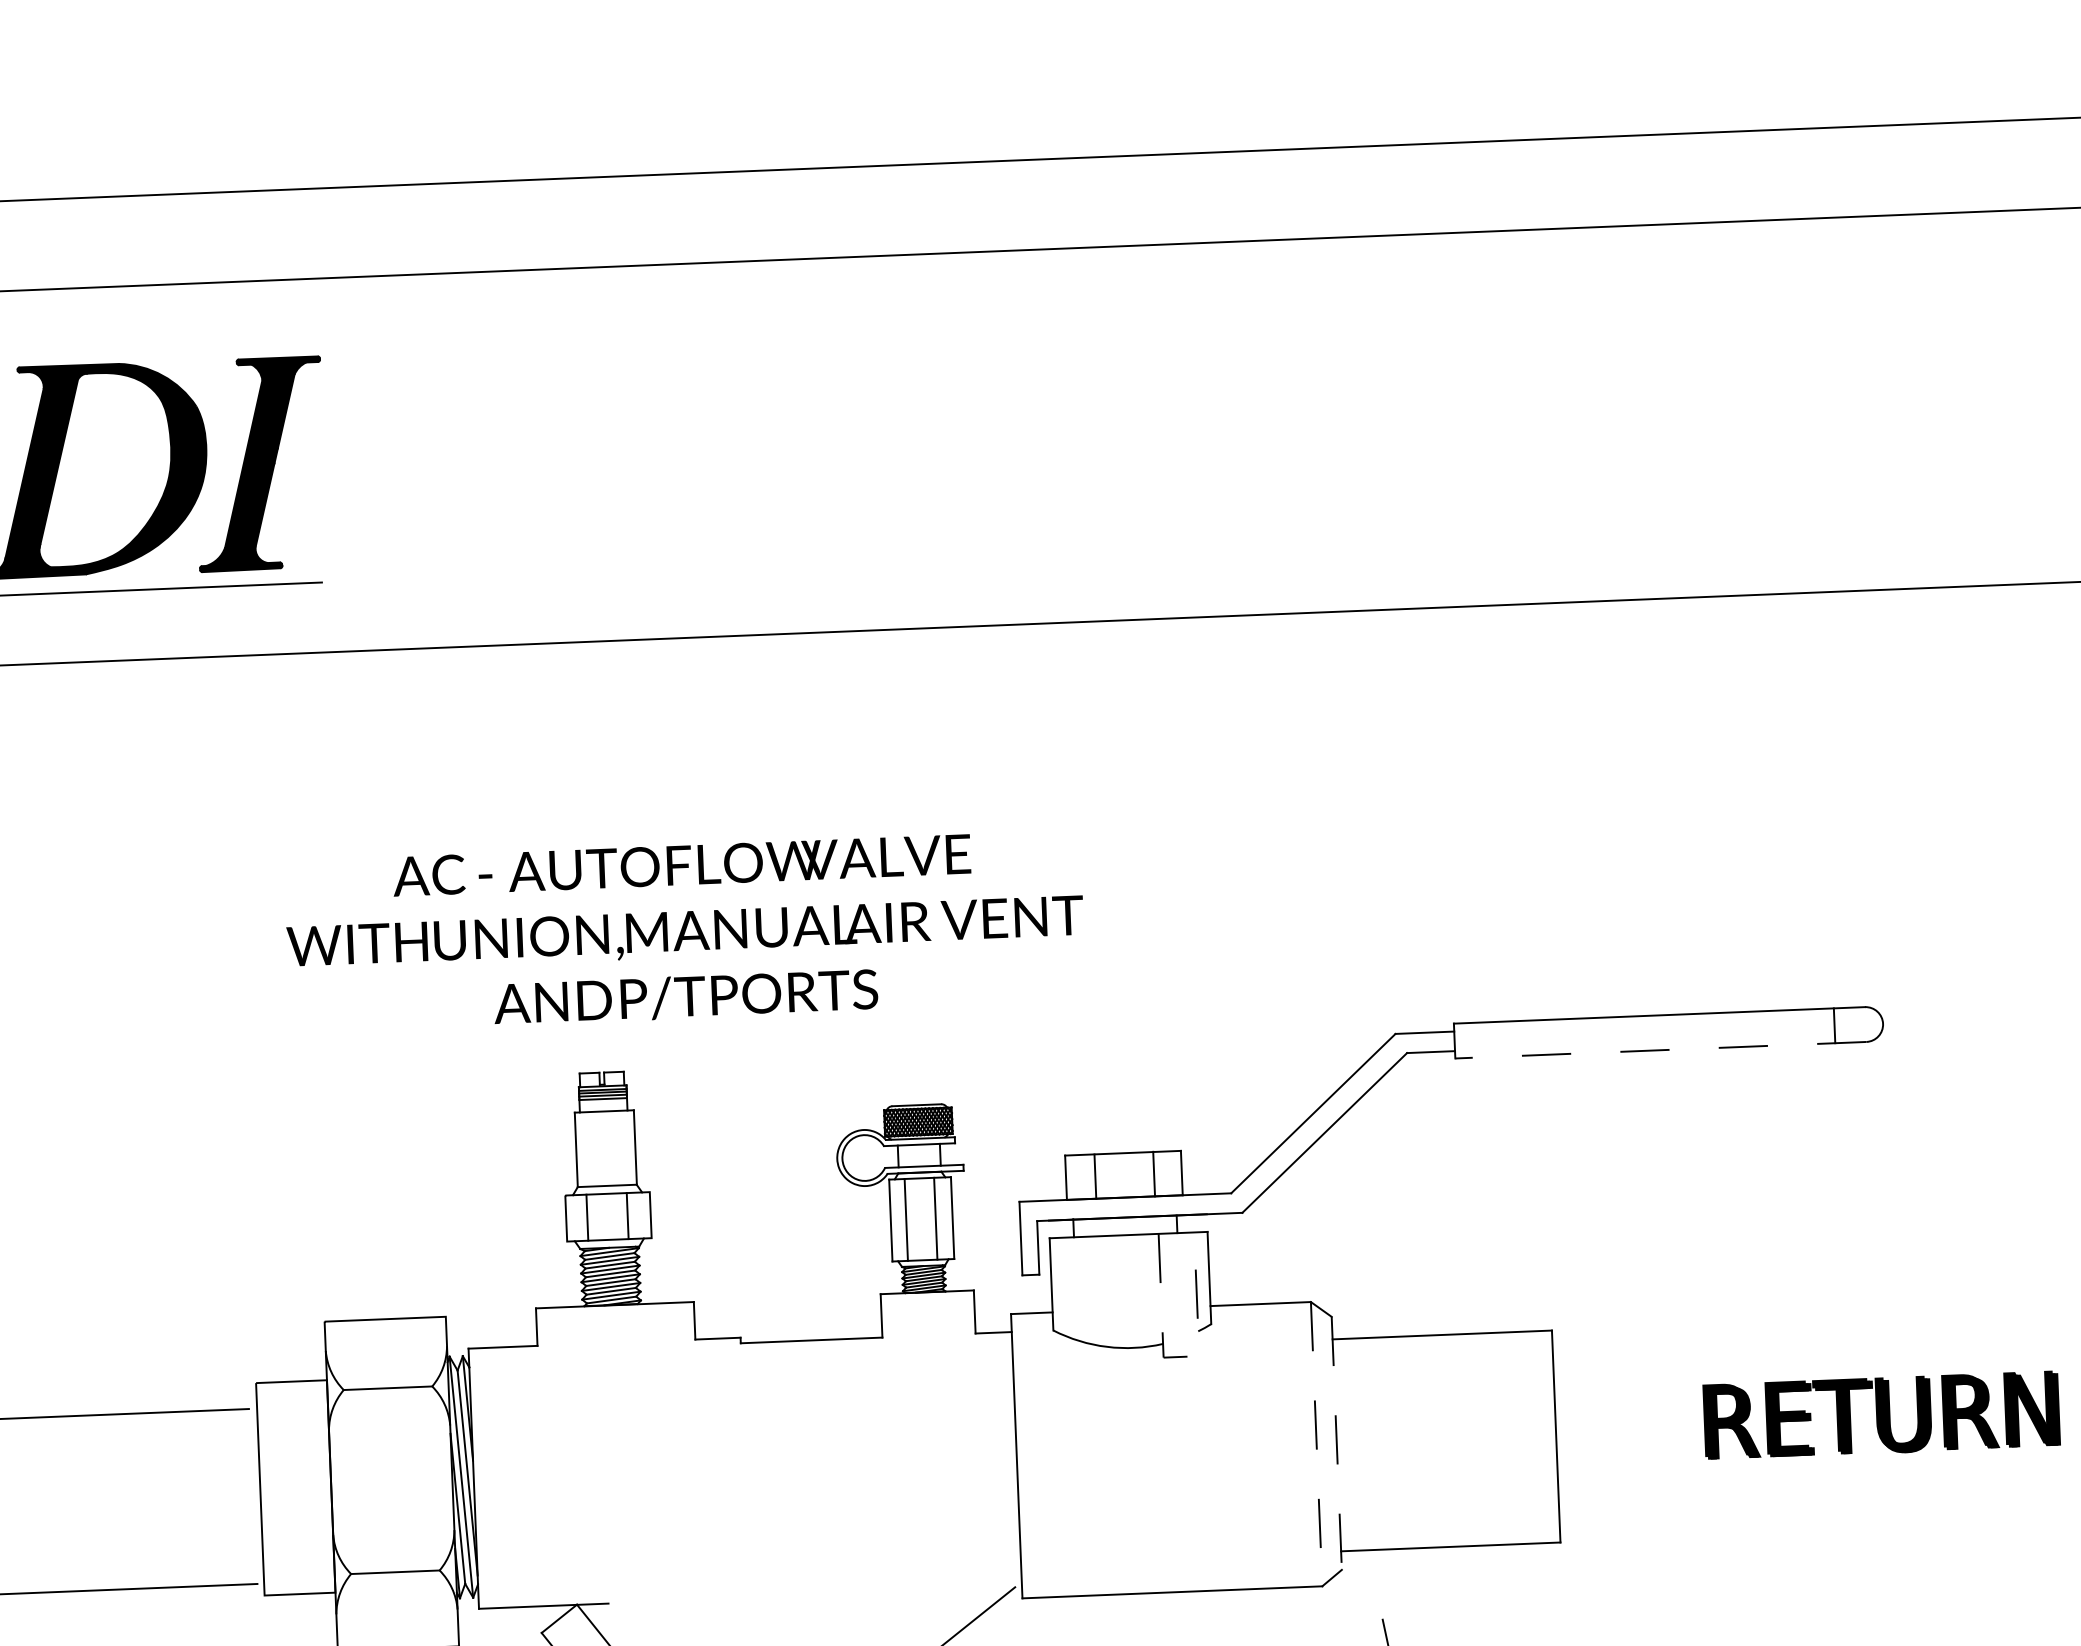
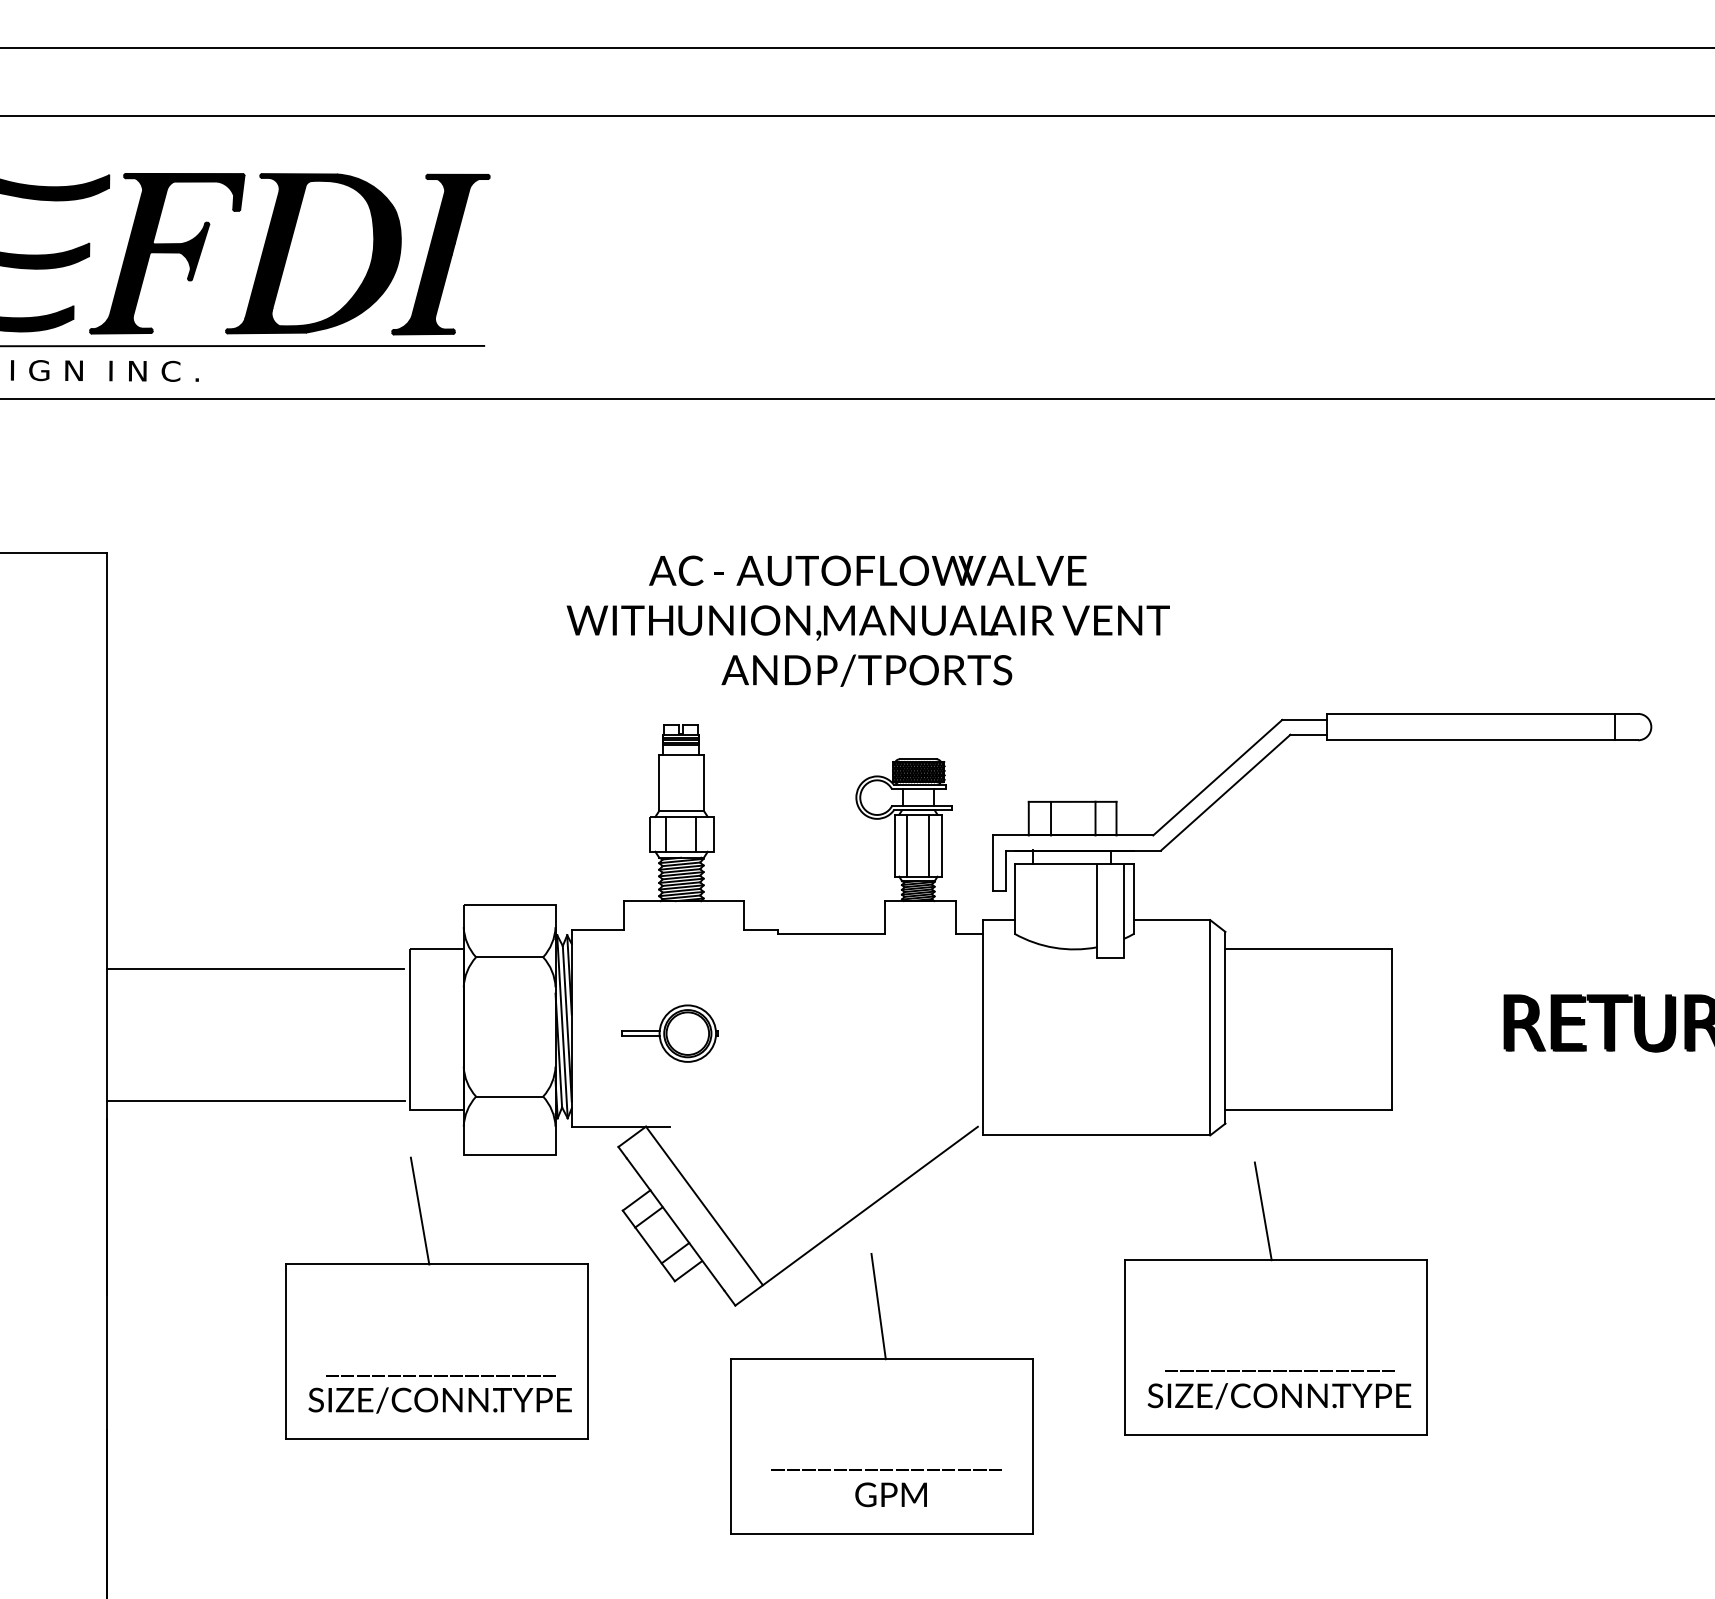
text: (684, 931) -> (867, 620), moved
line: (1660, 1050) -> (1482, 740), dashed -> solid
line: (1182, 1356) -> (1111, 957), dashed -> solid
line: (1317, 1443) -> (1210, 1027), dashed -> solid
line: (1336, 1443) -> (1225, 1027), dashed -> solid
part: (603, 1480) -> (669, 1033), added

